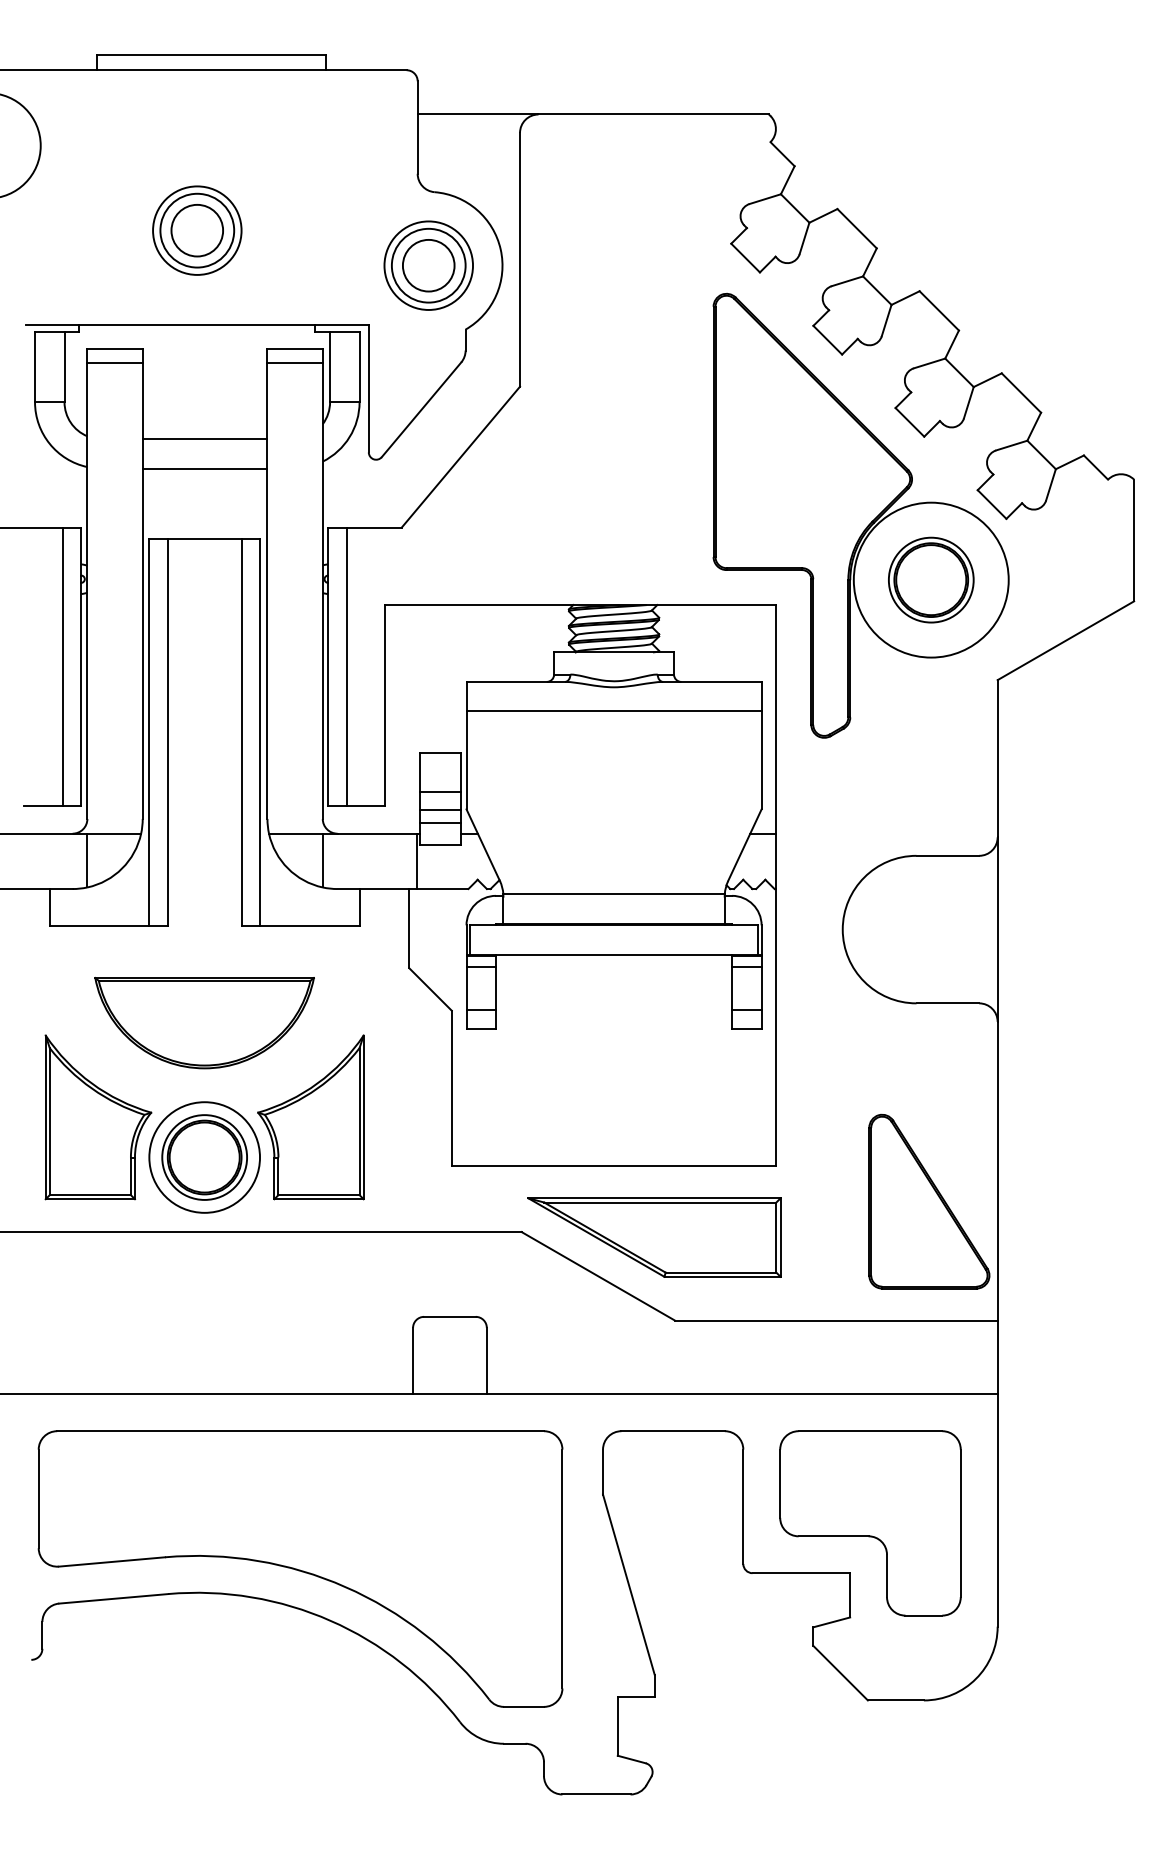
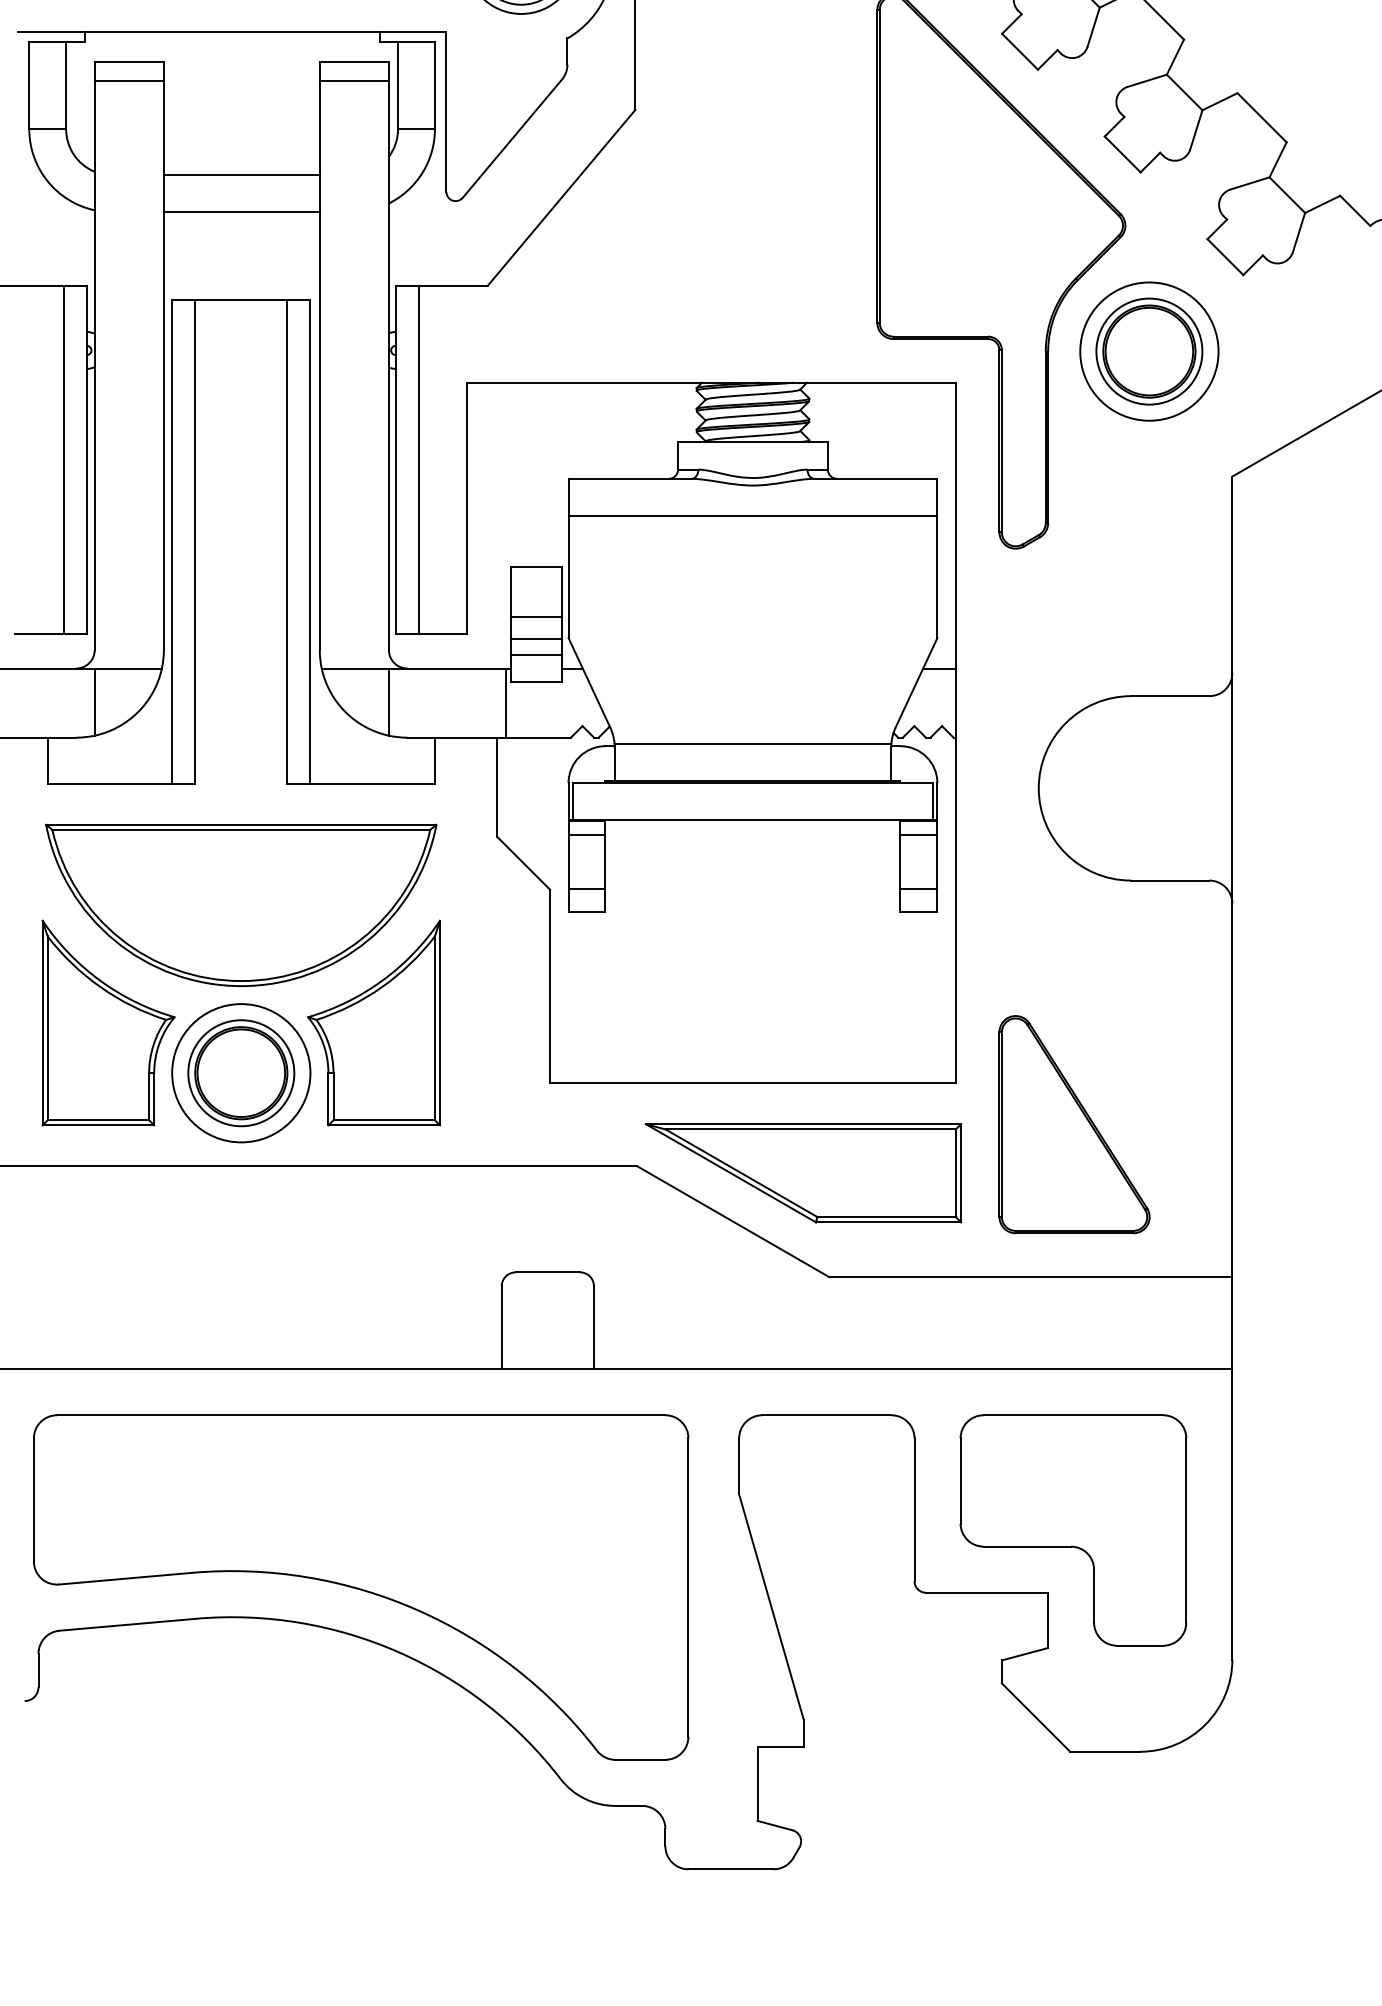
circle: (930, 579) -> (1148, 350), size x0.71
part: (204, 1022) -> (241, 904), size x1.43
part: (929, 1201) -> (1074, 1124), moved

